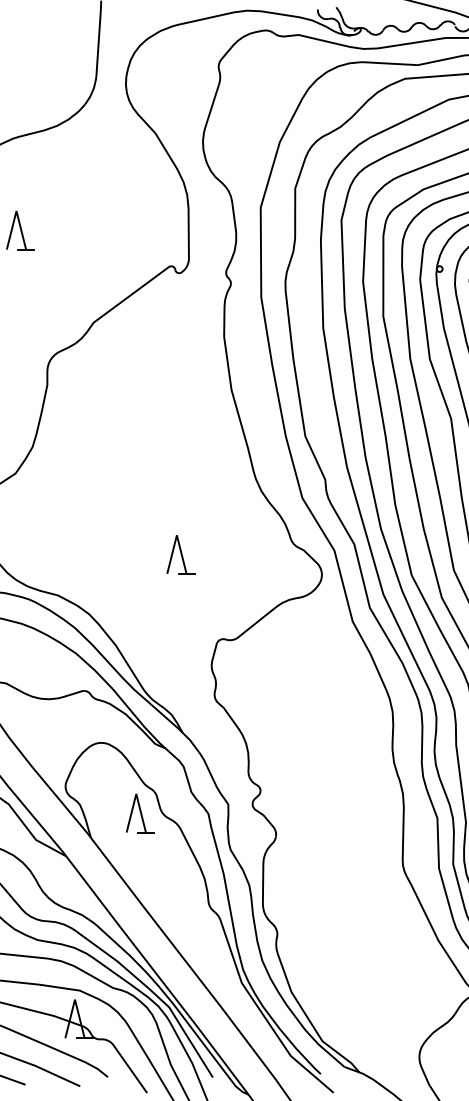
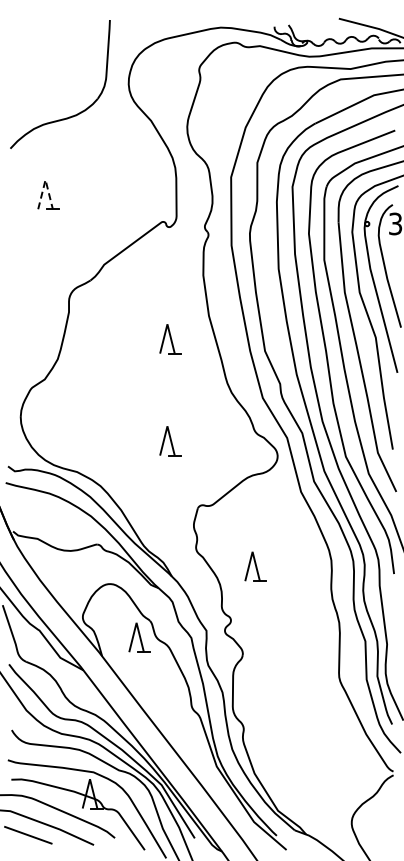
line: (16, 210) -> (45, 179), solid -> dashed
part: (180, 421) -> (170, 339), added
part: (292, 719) -> (255, 566), added

